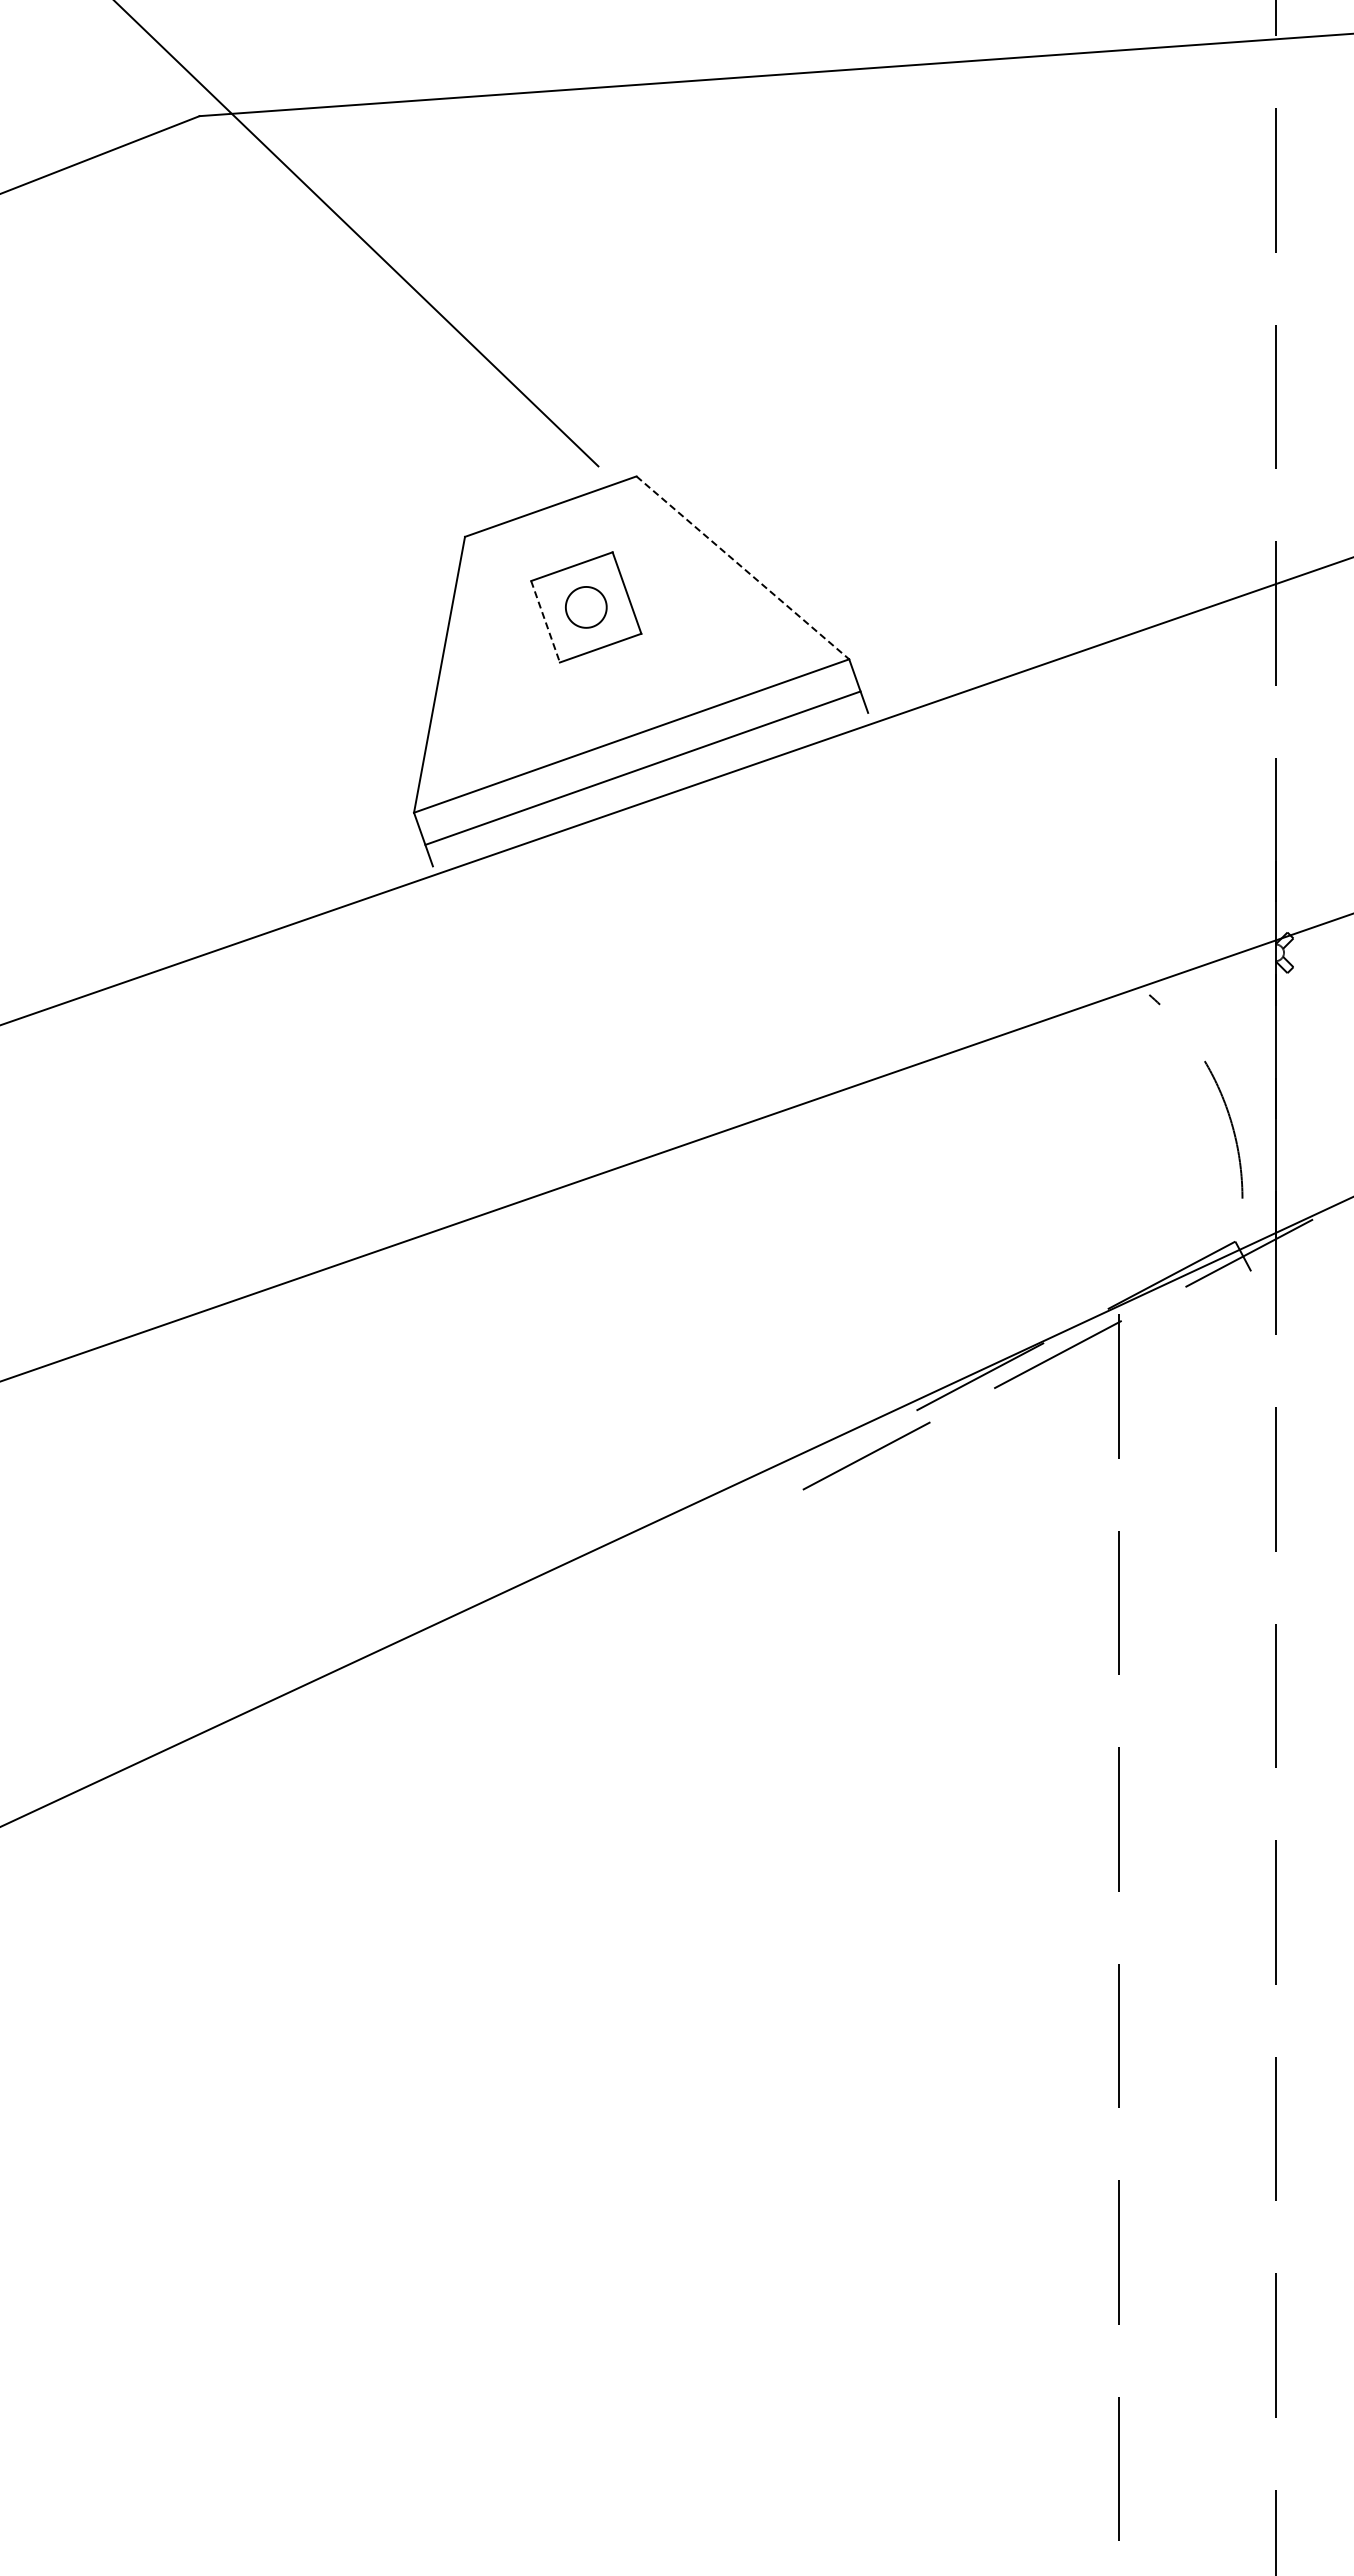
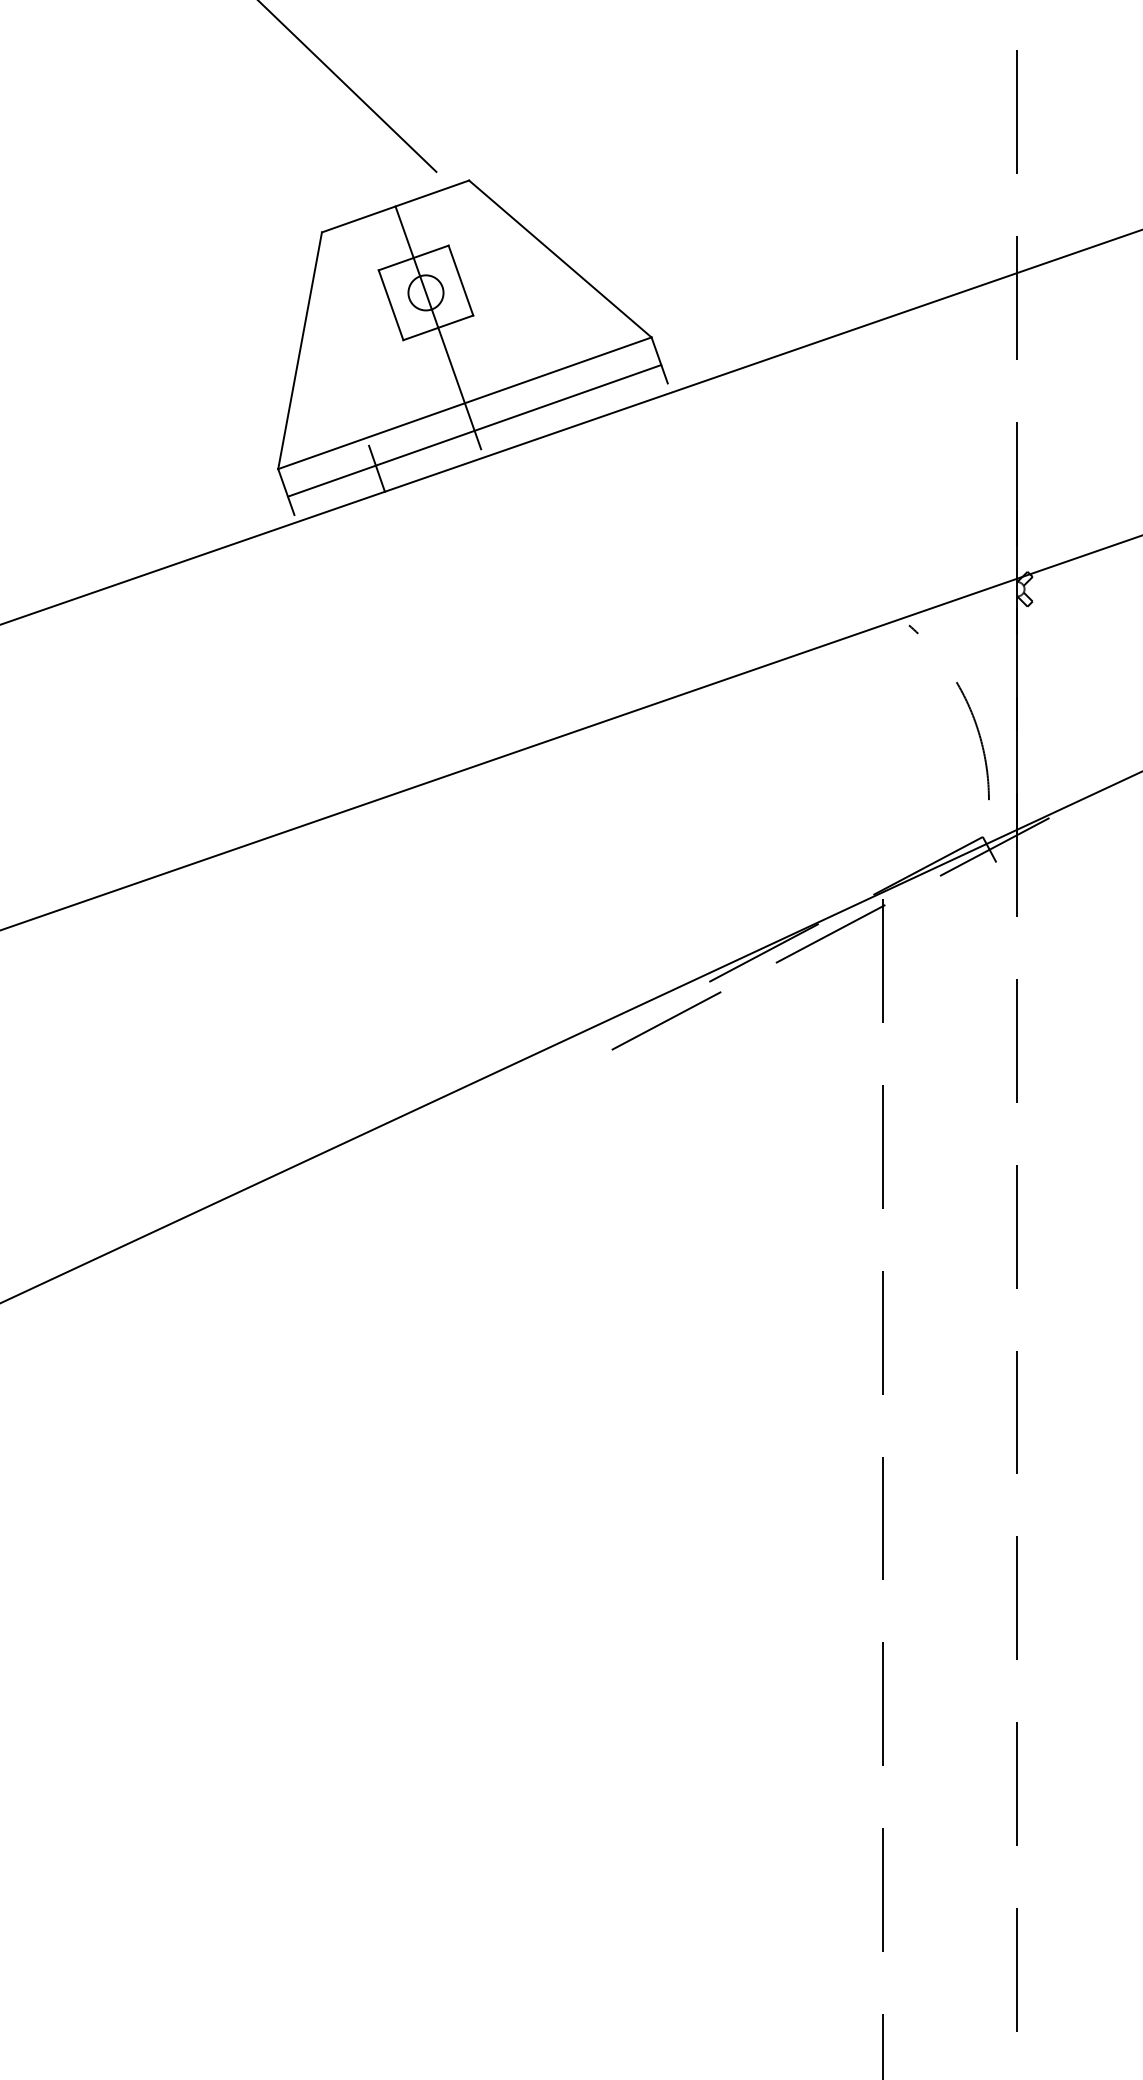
line: (743, 568) -> (560, 259), dashed -> solid
line: (545, 622) -> (391, 305), dashed -> solid
line: (600, 647) -> (438, 327), added
line: (528, 812) -> (376, 468), added

